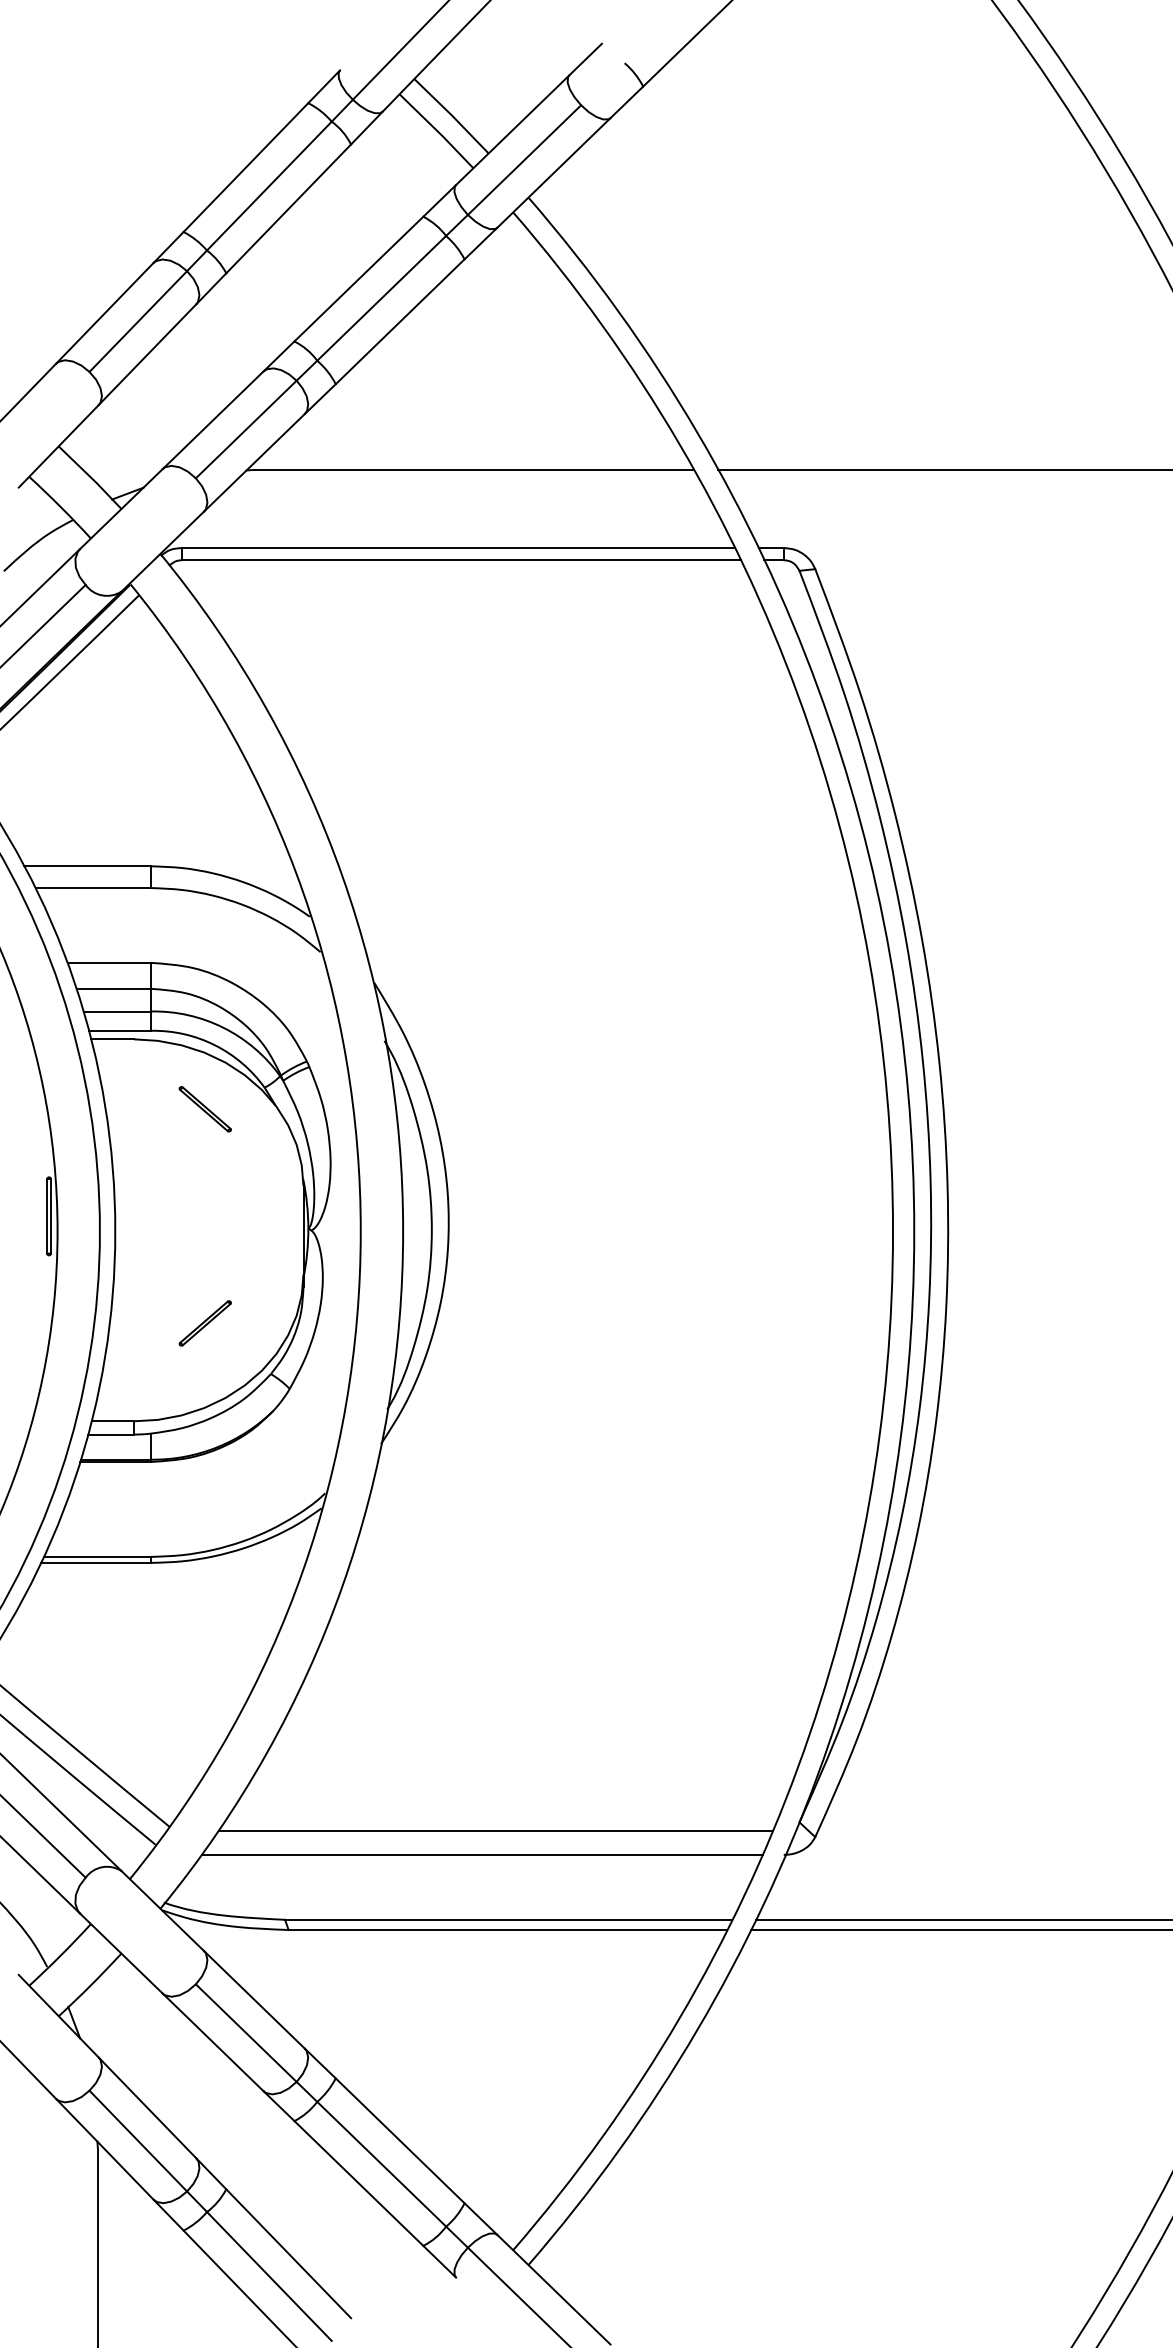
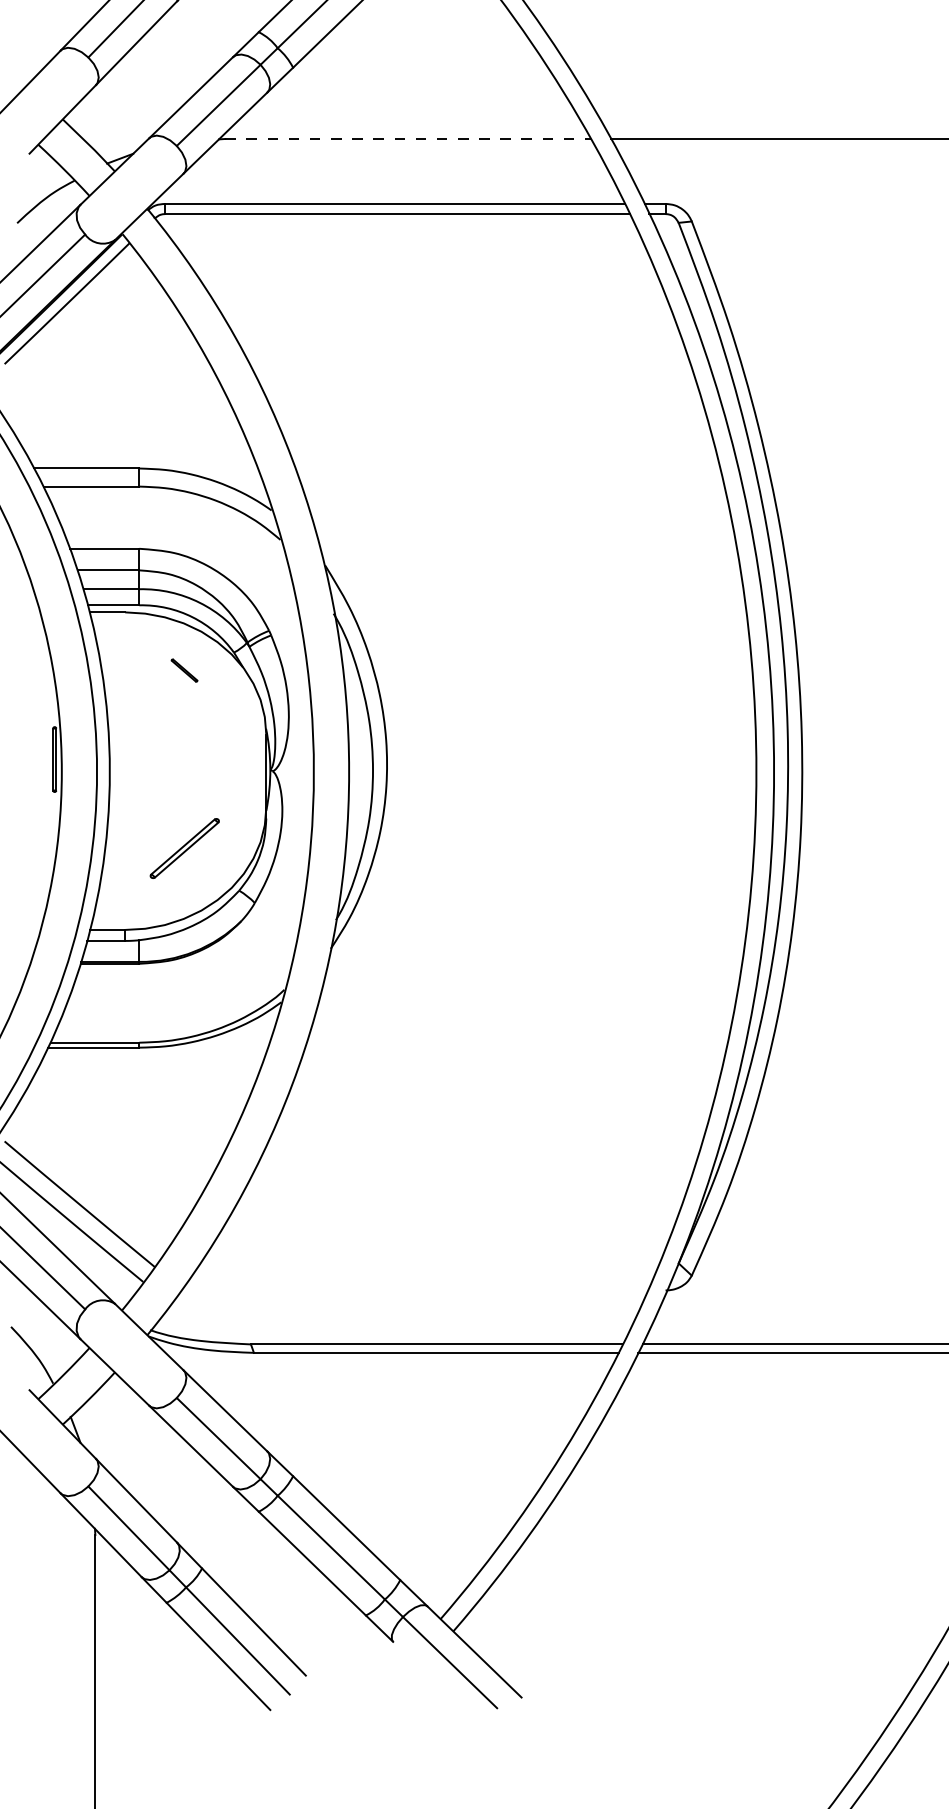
line: (474, 469) -> (408, 138), solid -> dashed
part: (204, 1109) -> (183, 670), size x0.6
part: (204, 1323) -> (183, 848), size x1.6
line: (495, 1831) -> (425, 1270), removed
line: (481, 1854) -> (414, 1290), removed

